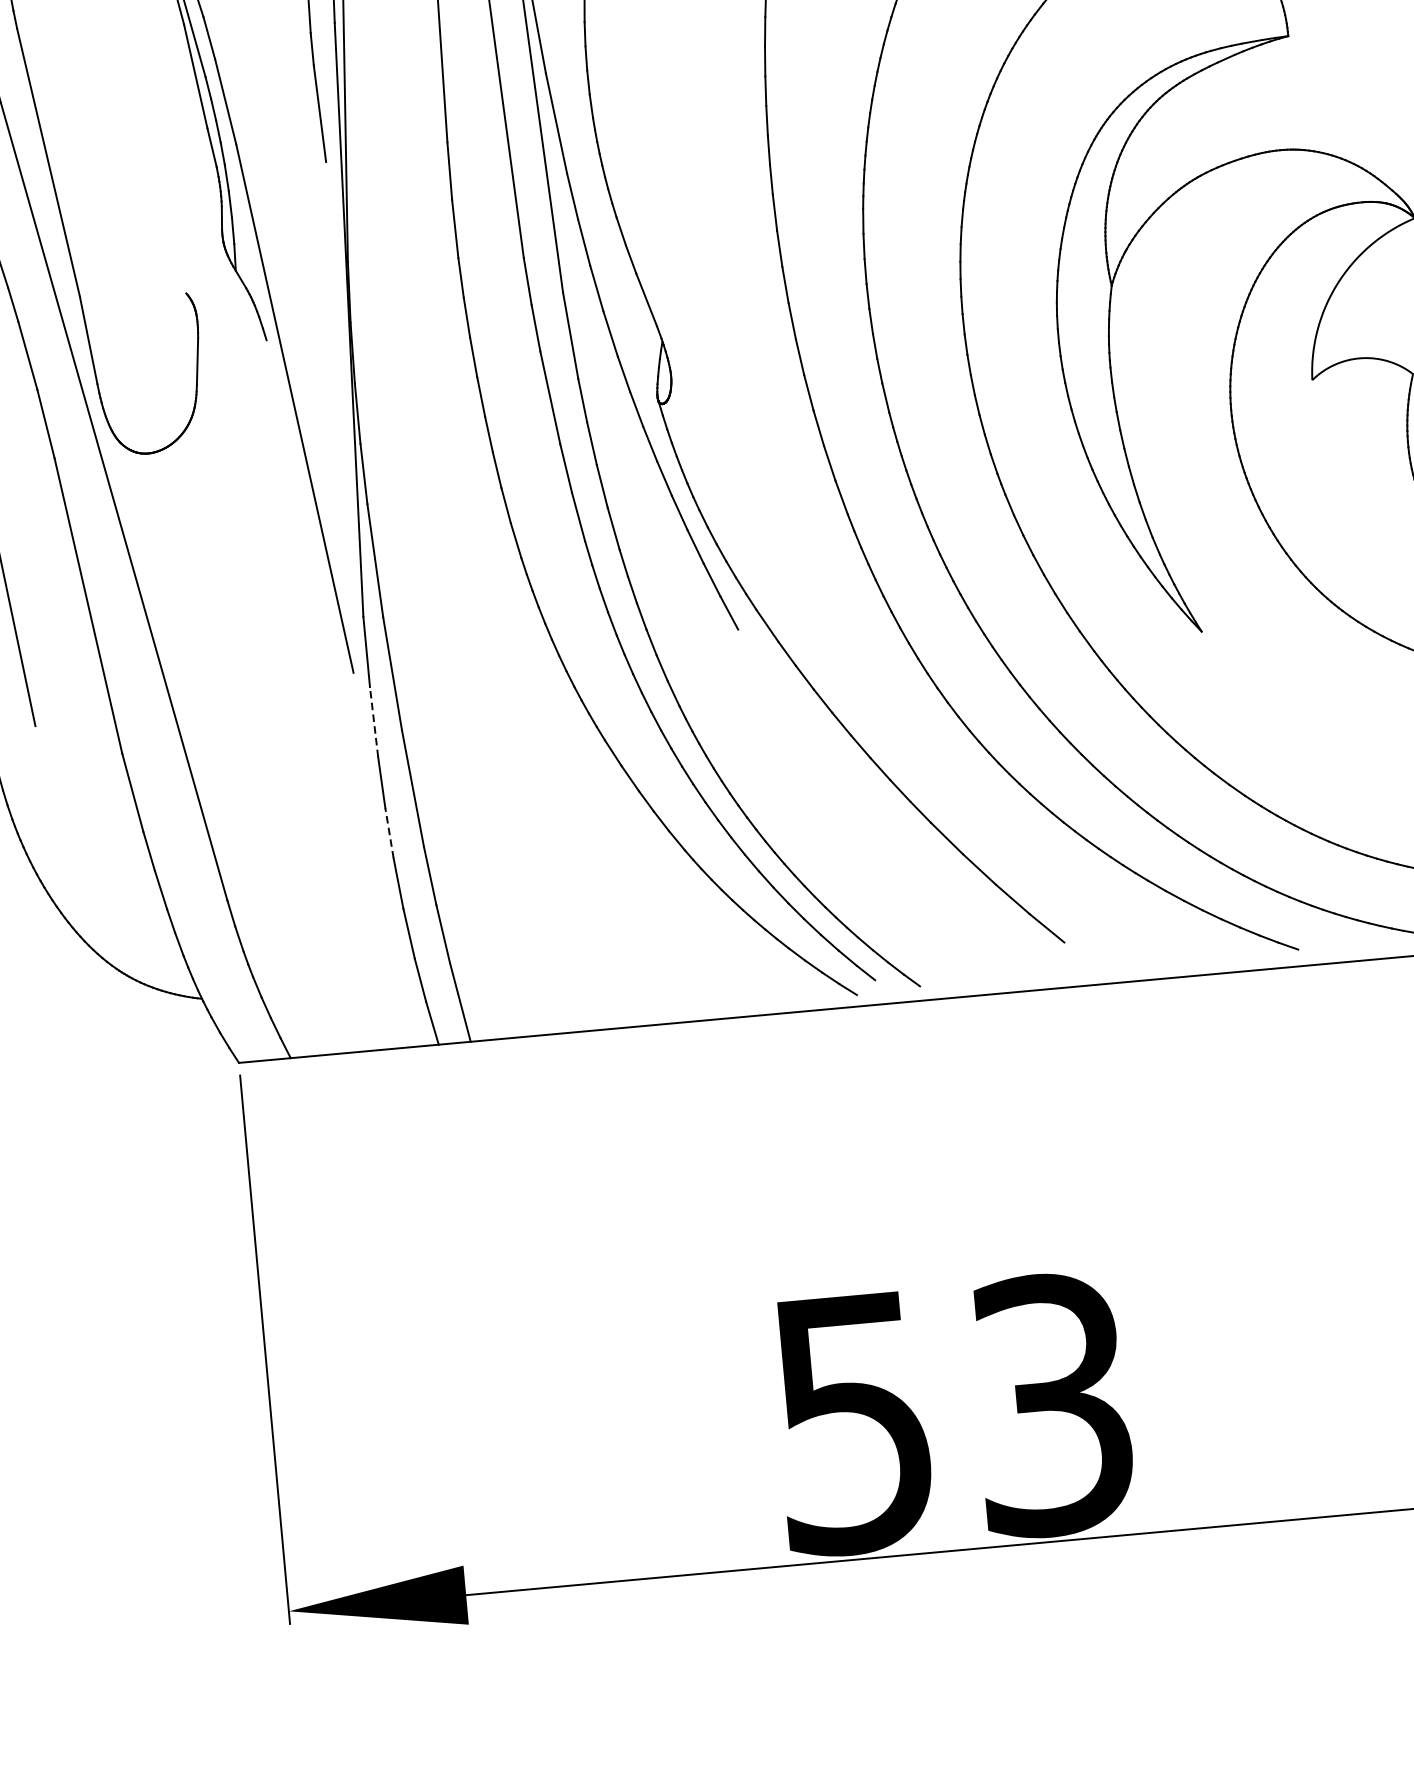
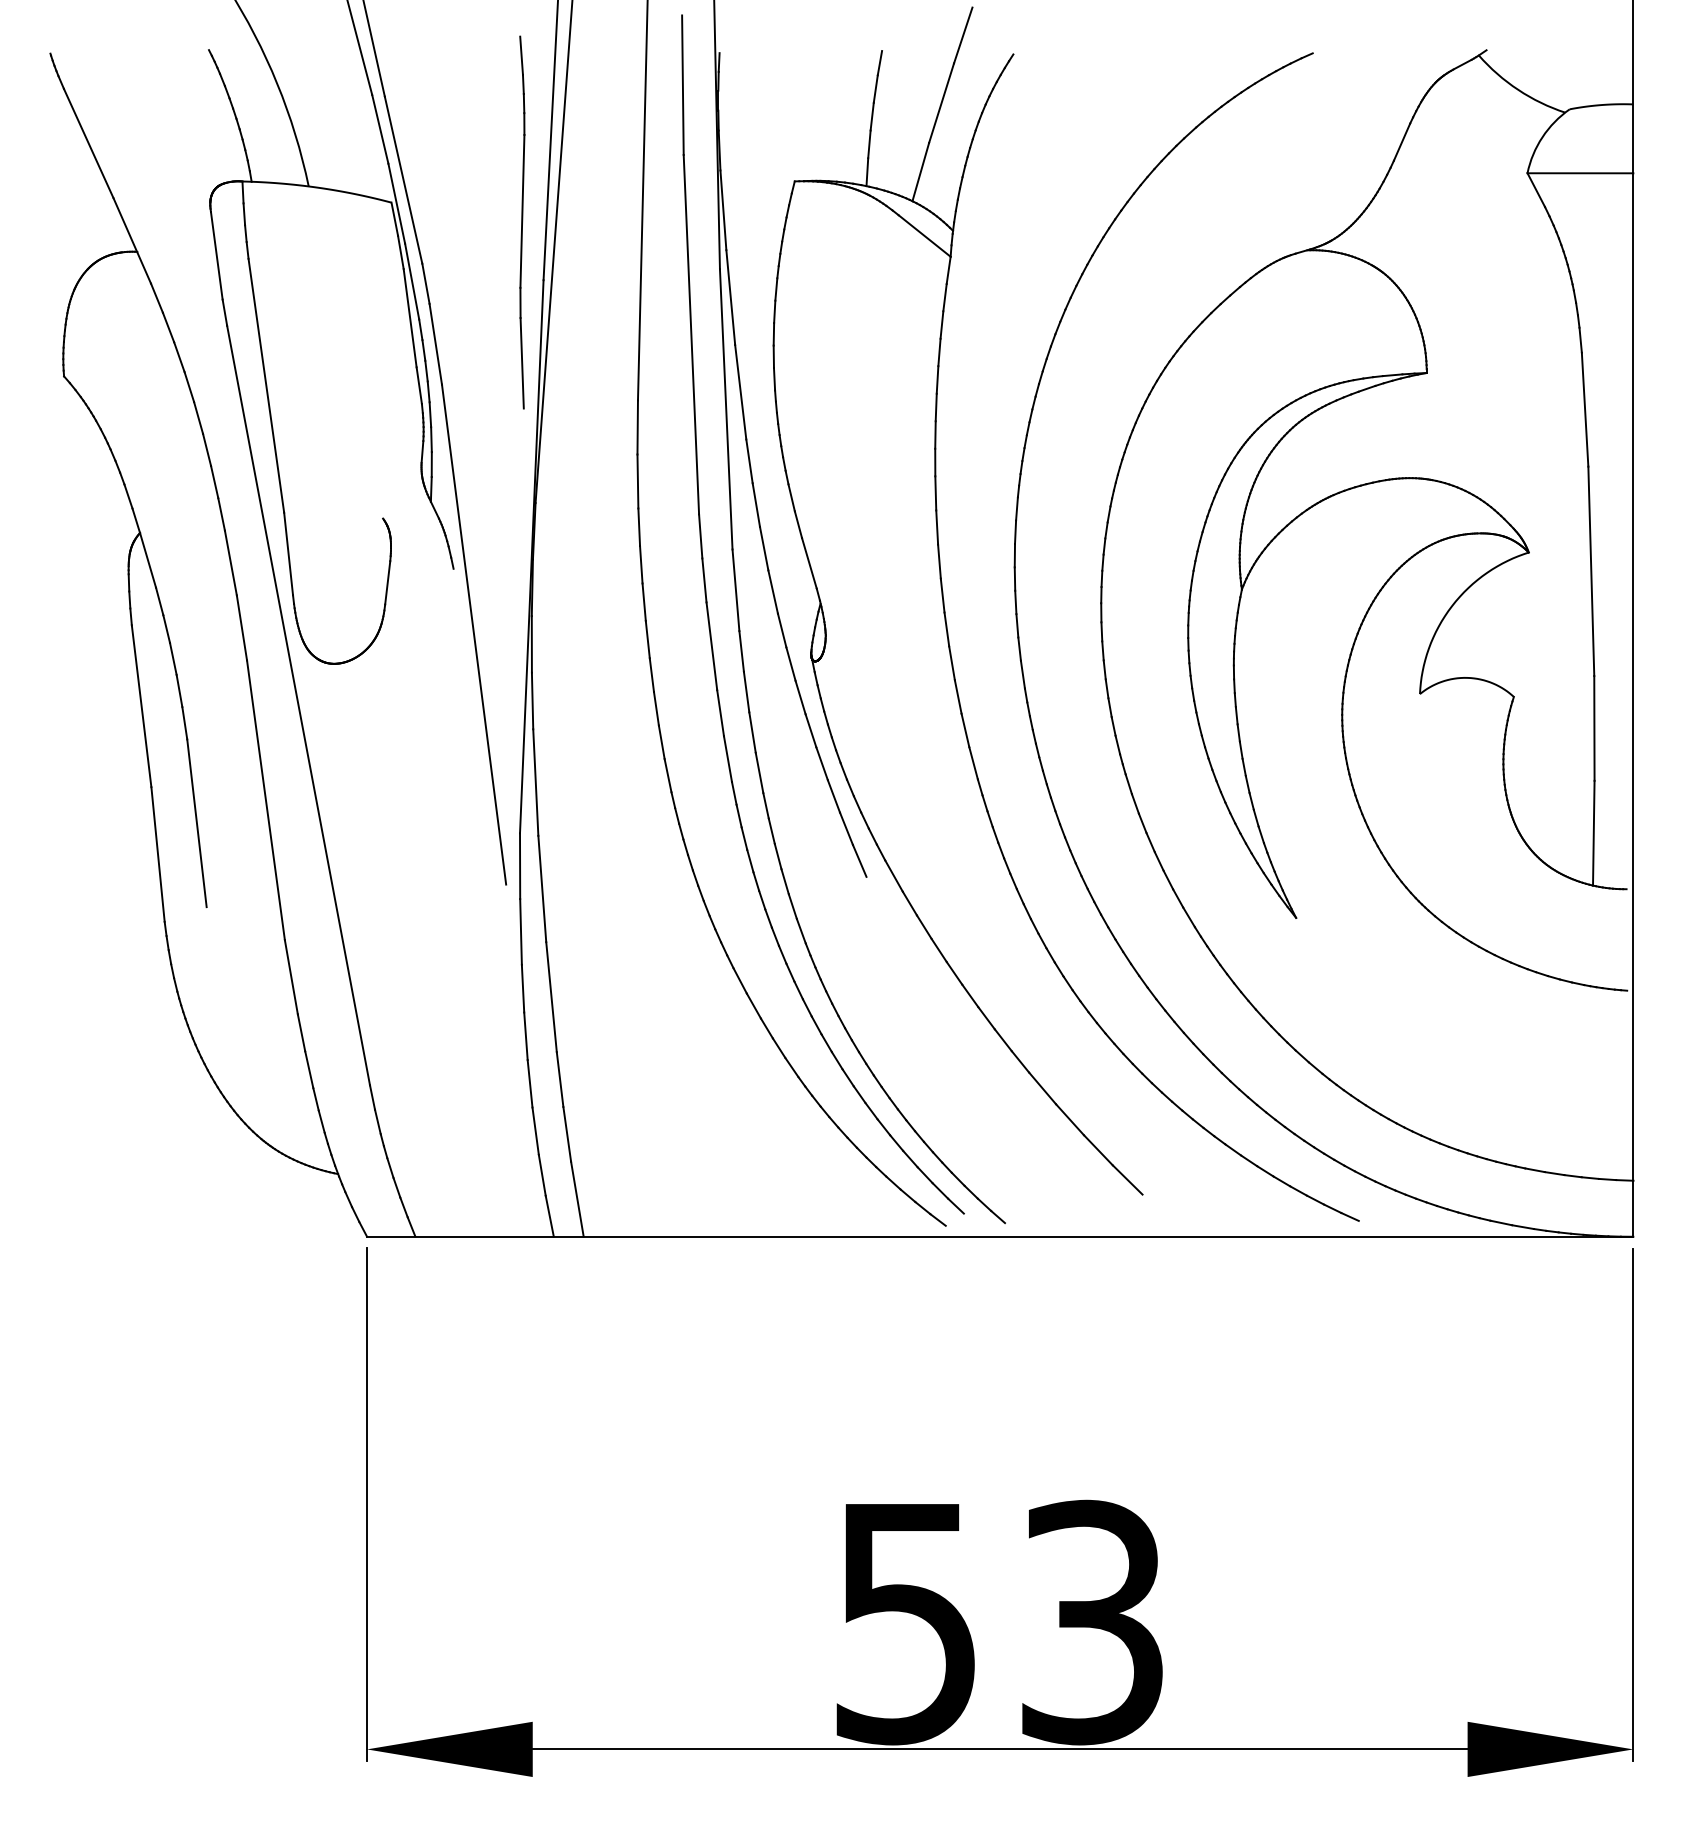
line: (374, 721) -> (521, 931), dashed -> solid
line: (389, 833) -> (525, 1036), dashed -> solid

